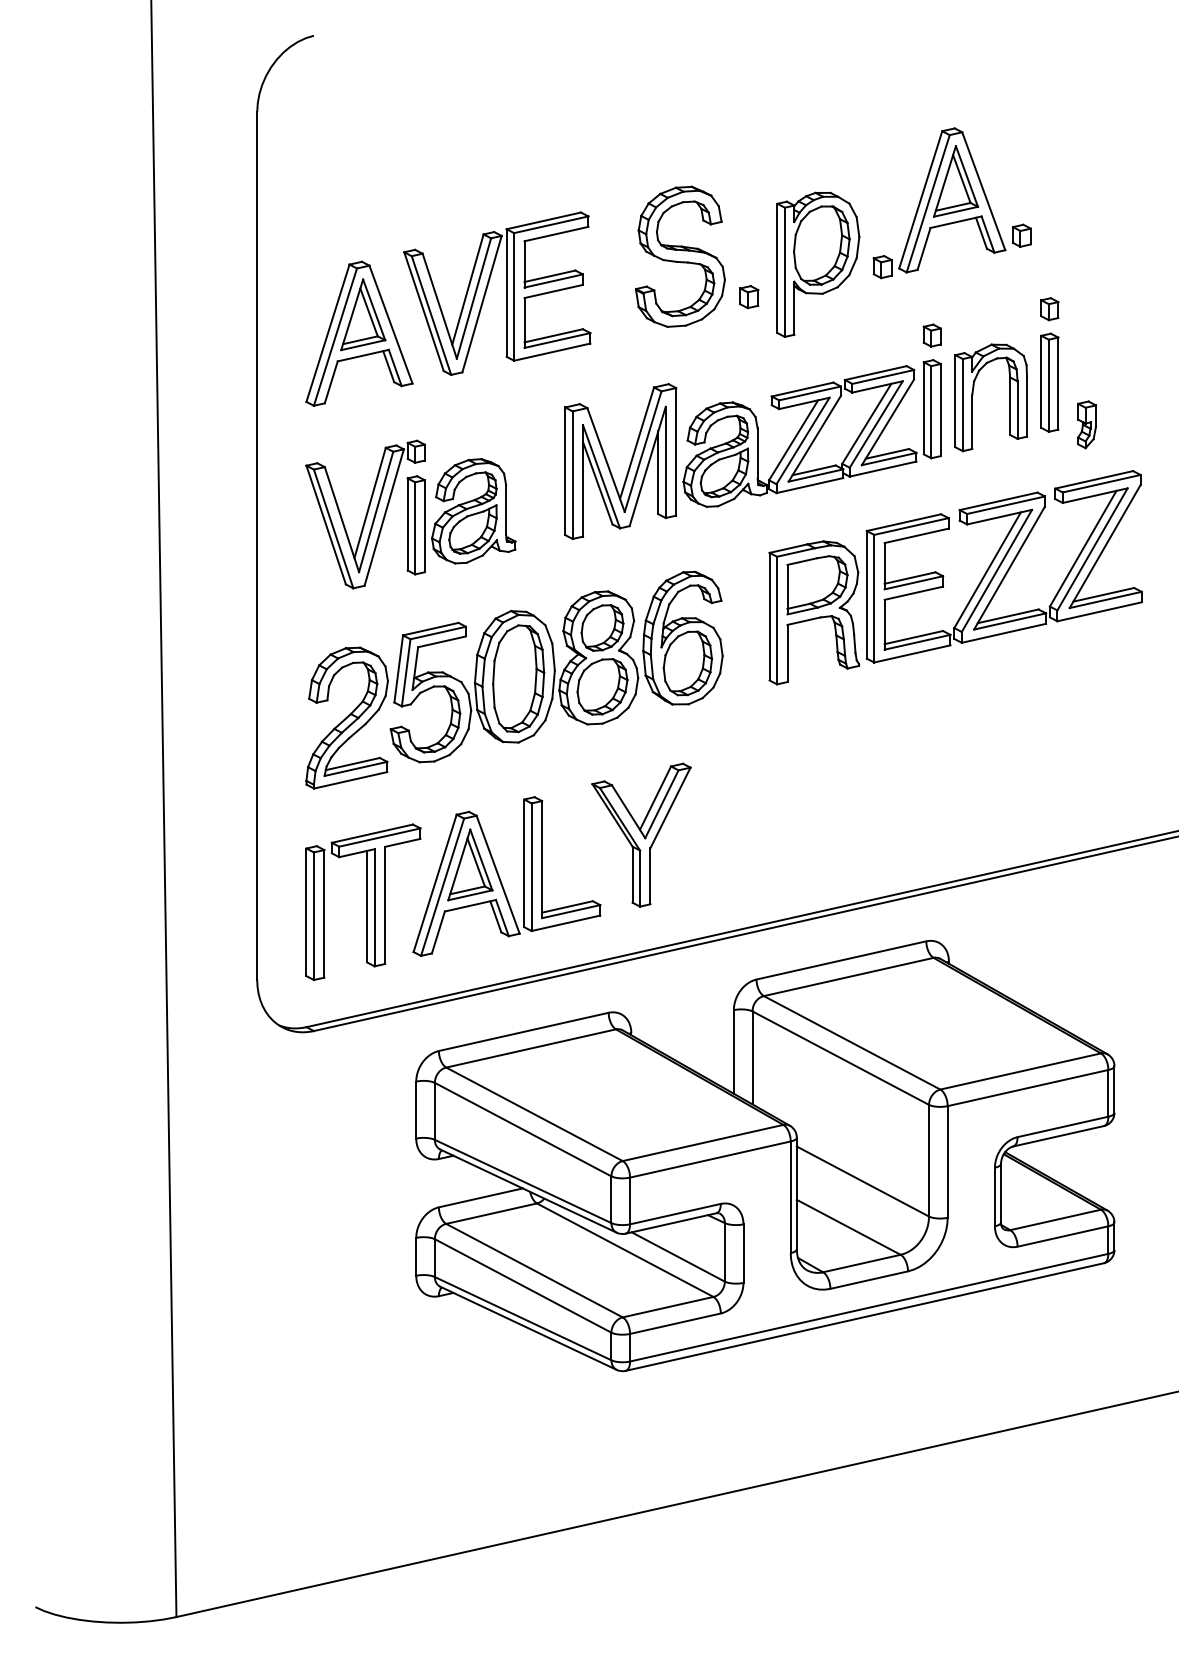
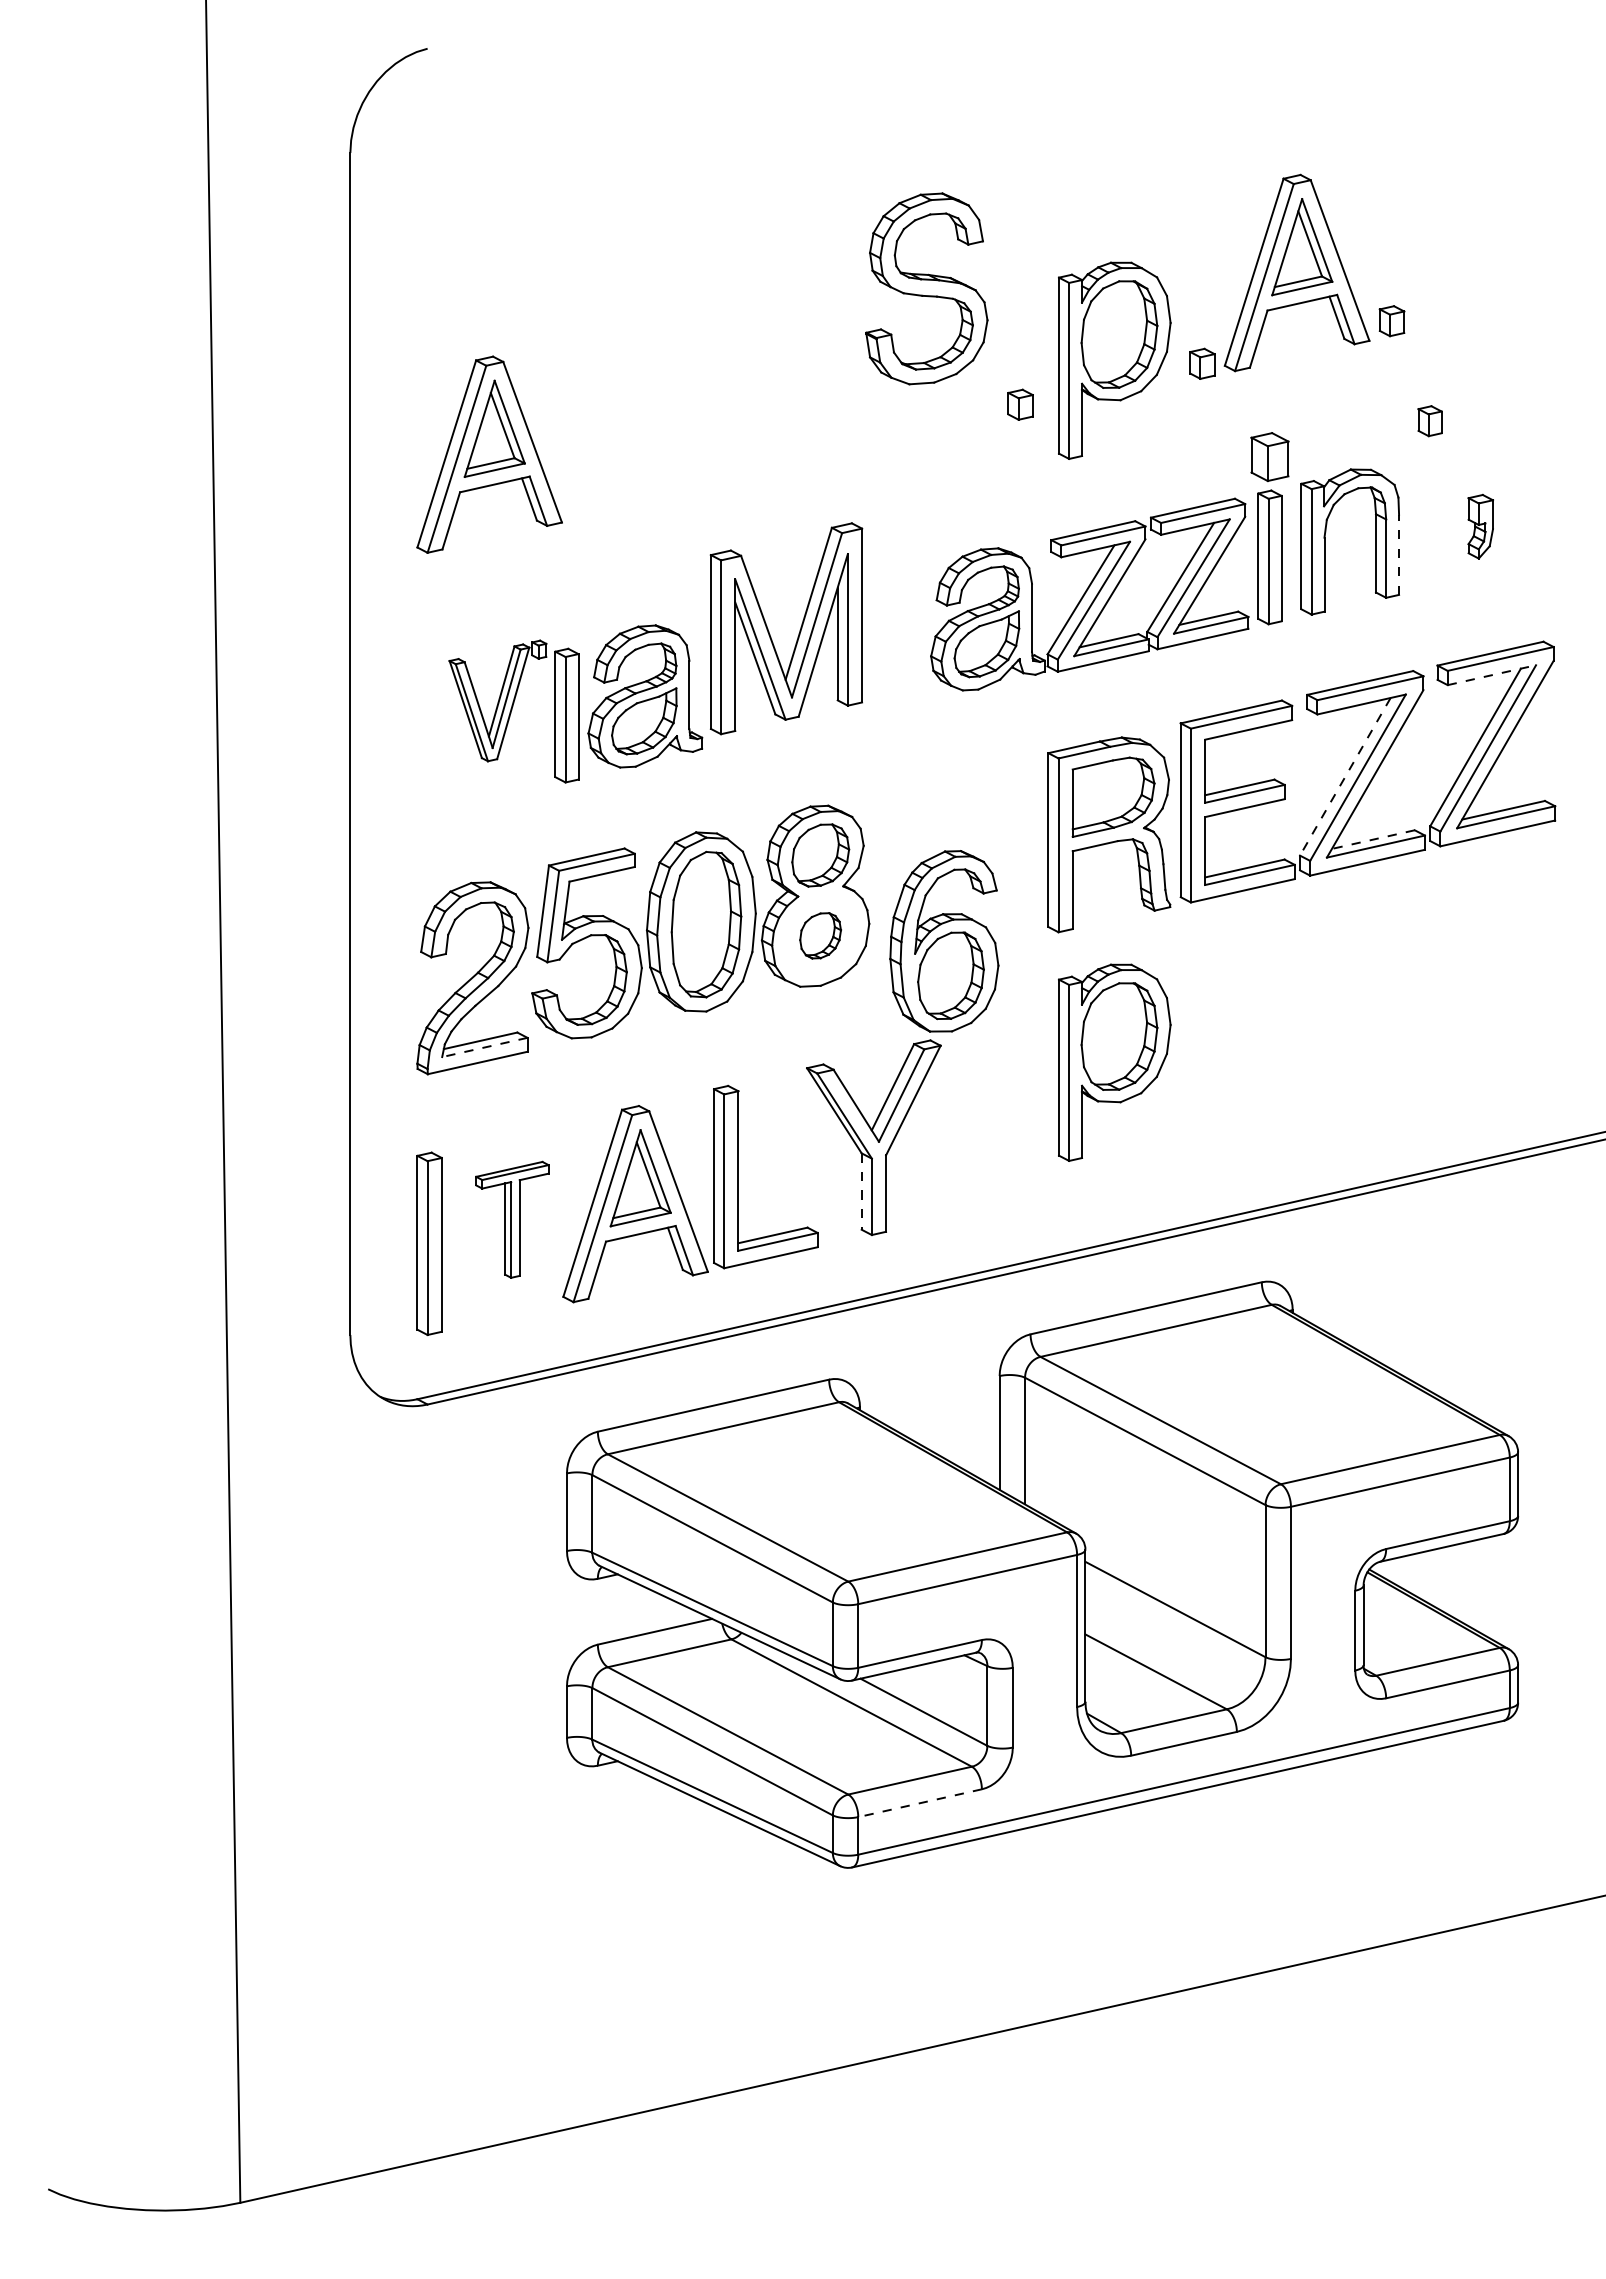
part: (680, 256) -> (926, 288), moved
part: (506, 293) -> (689, 399), removed
part: (931, 335) -> (1269, 457), size x1.6
part: (1049, 382) -> (1429, 521), removed
line: (1027, 407) -> (1399, 554), solid -> dashed
part: (1086, 424) -> (1480, 526), moved
part: (629, 465) -> (798, 633), moved
line: (1095, 495) -> (1492, 675), solid -> dashed
part: (365, 514) -> (497, 700), size x0.6
line: (987, 570) -> (1345, 776), solid -> dashed
line: (1007, 616) -> (1372, 839), solid -> dashed
part: (683, 638) -> (944, 941), moved
part: (602, 686) -> (820, 935), size x0.6
line: (355, 768) -> (484, 1047), solid -> dashed
part: (818, 779) -> (1114, 1062), added
line: (632, 875) -> (861, 1192), solid -> dashed
part: (376, 895) -> (512, 1219), size x0.6
line: (675, 1323) -> (919, 1803), solid -> dashed

